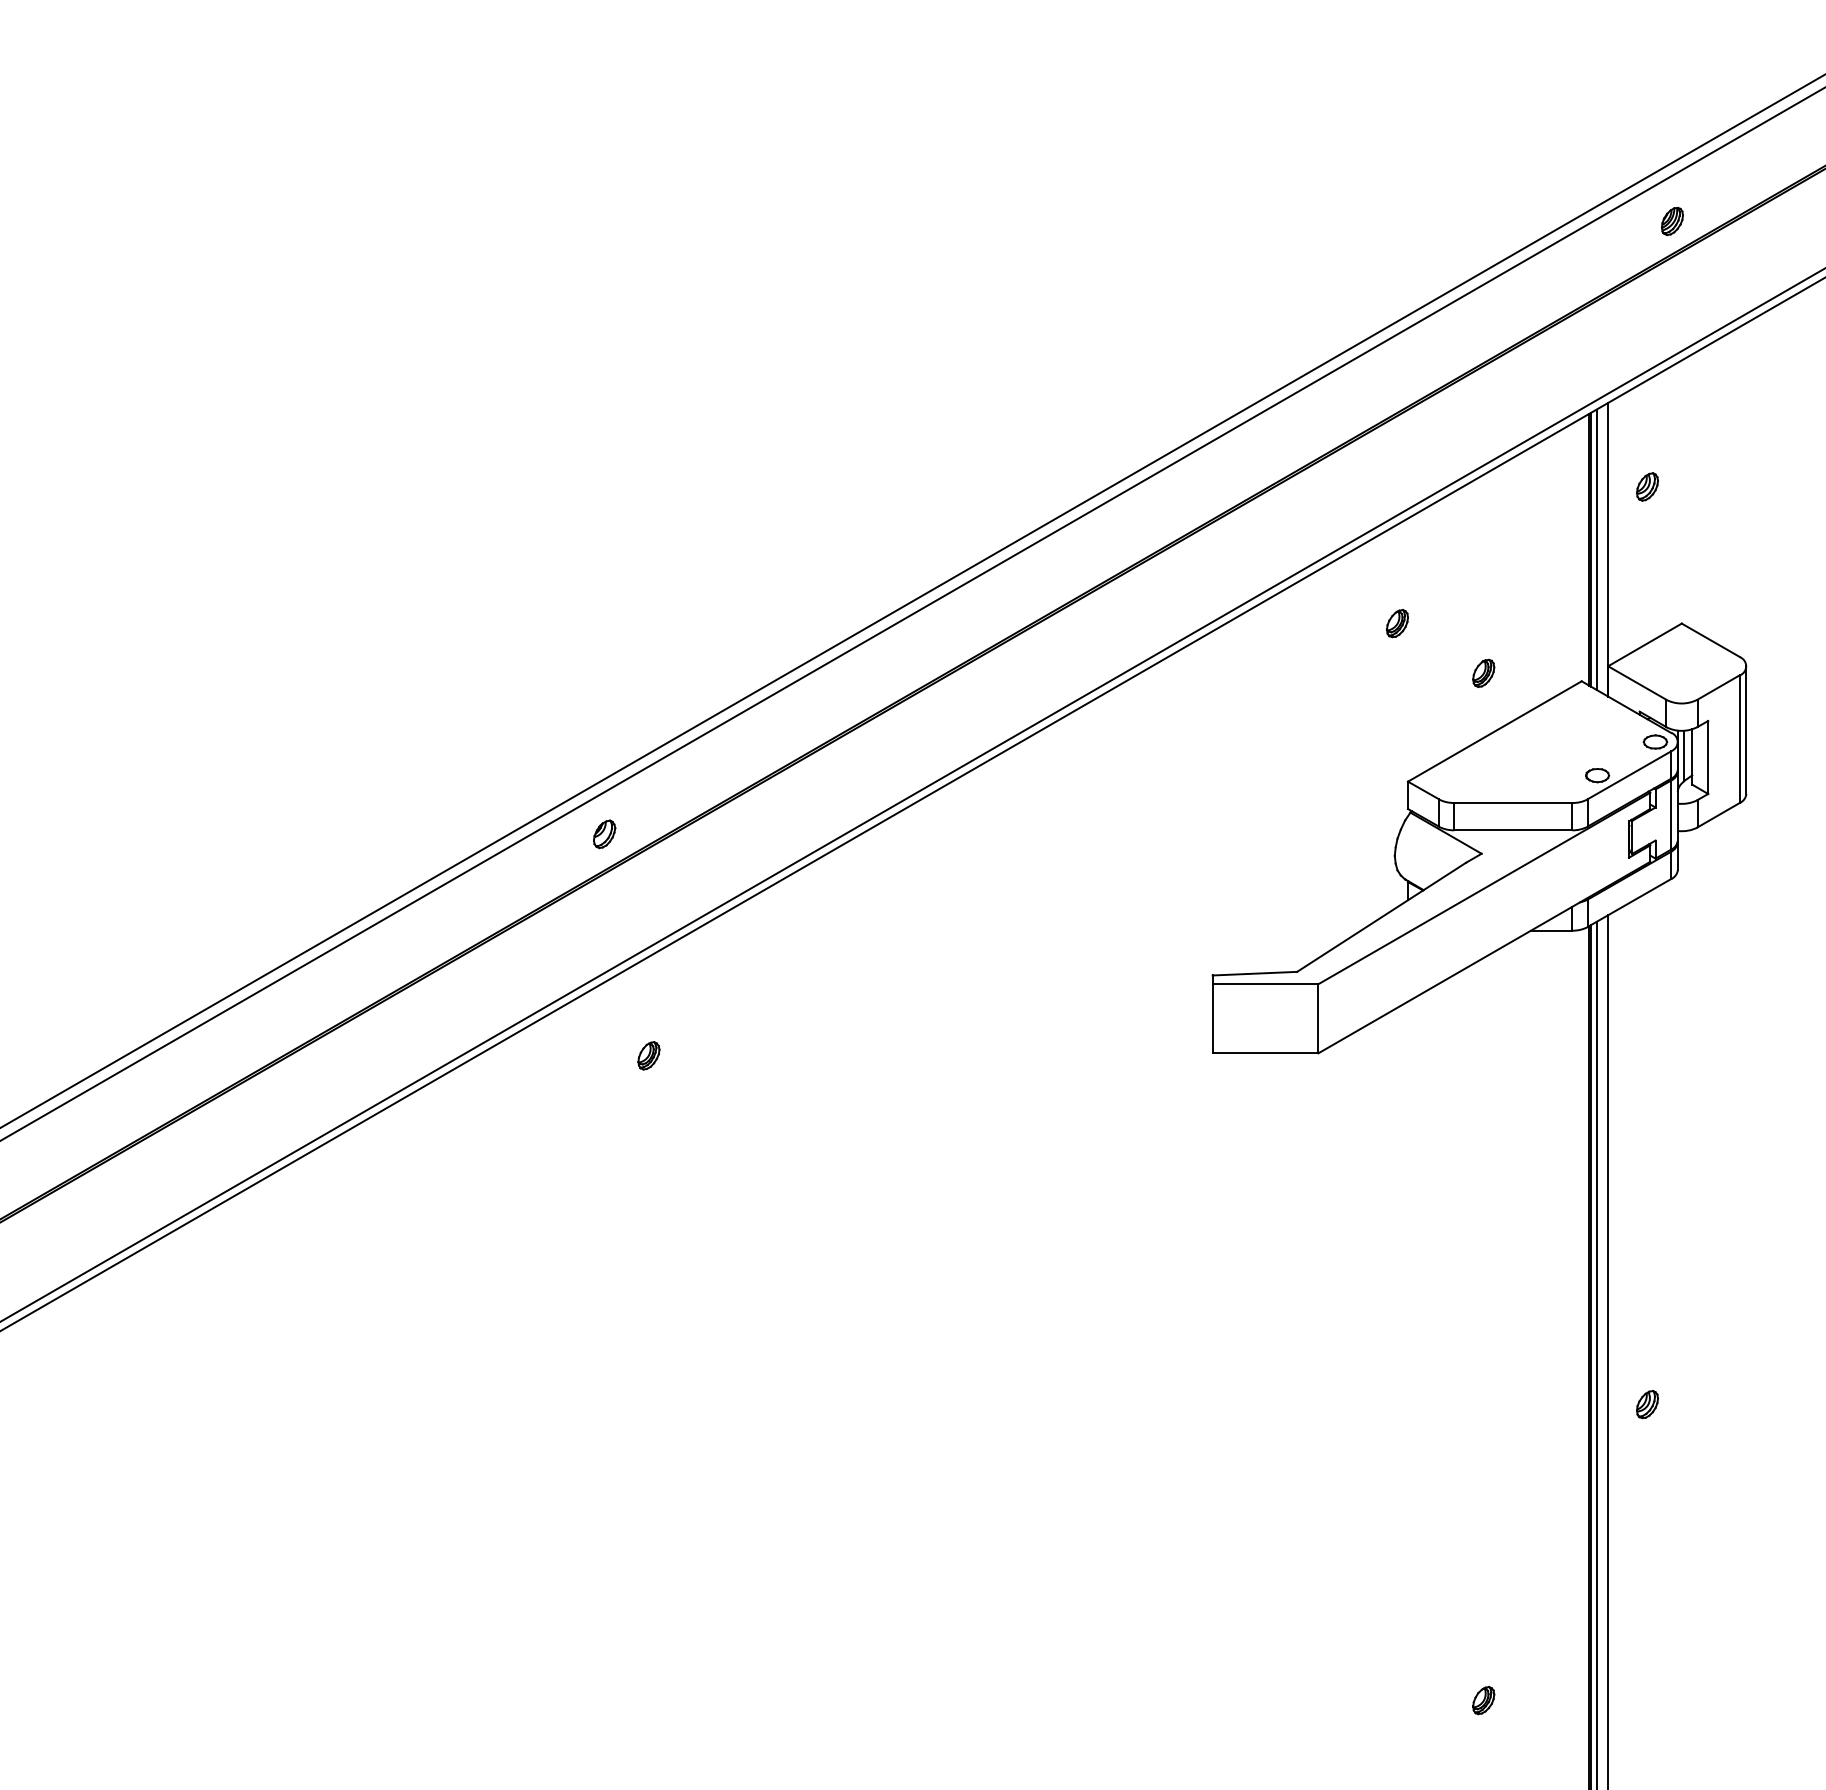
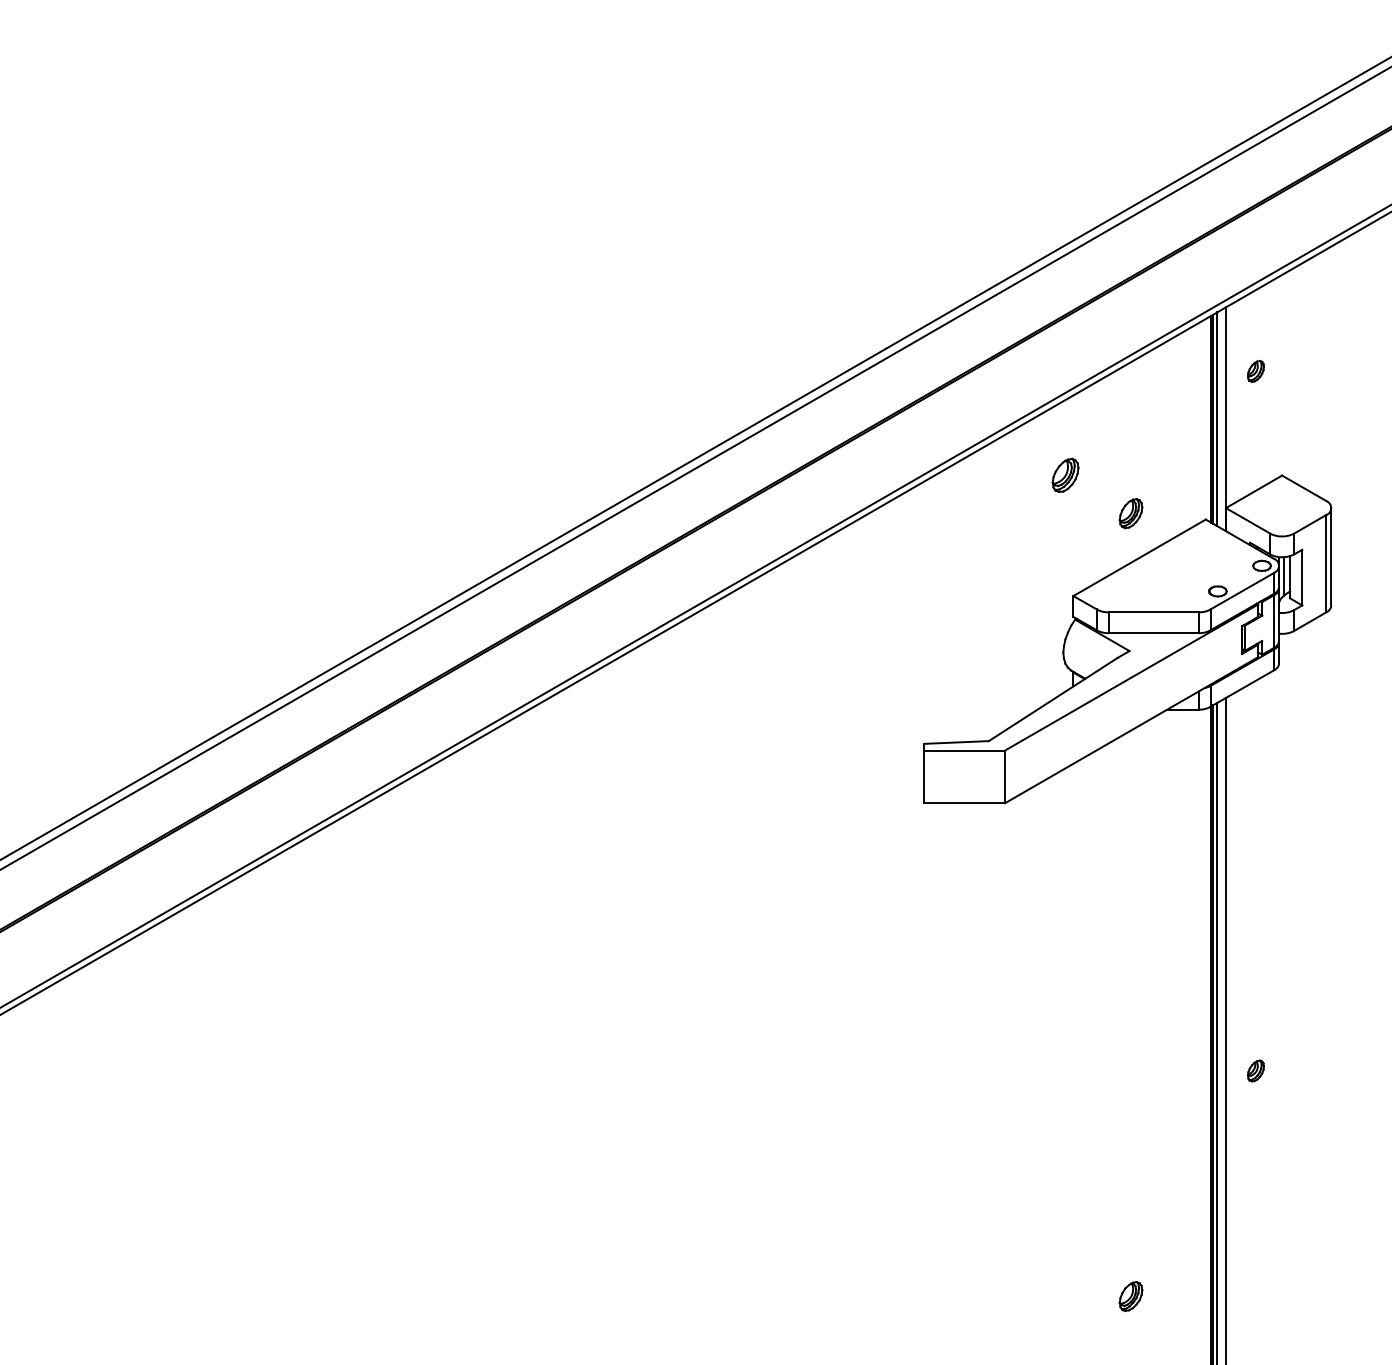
part: (1672, 221) -> (1275, 169), removed
part: (1396, 623) -> (1064, 475), size x1.6
part: (1483, 672) -> (1130, 512), size x1.4
part: (604, 834) -> (460, 636), removed
part: (648, 1055) -> (494, 804), removed
part: (1483, 1700) -> (1130, 1296), size x1.4

